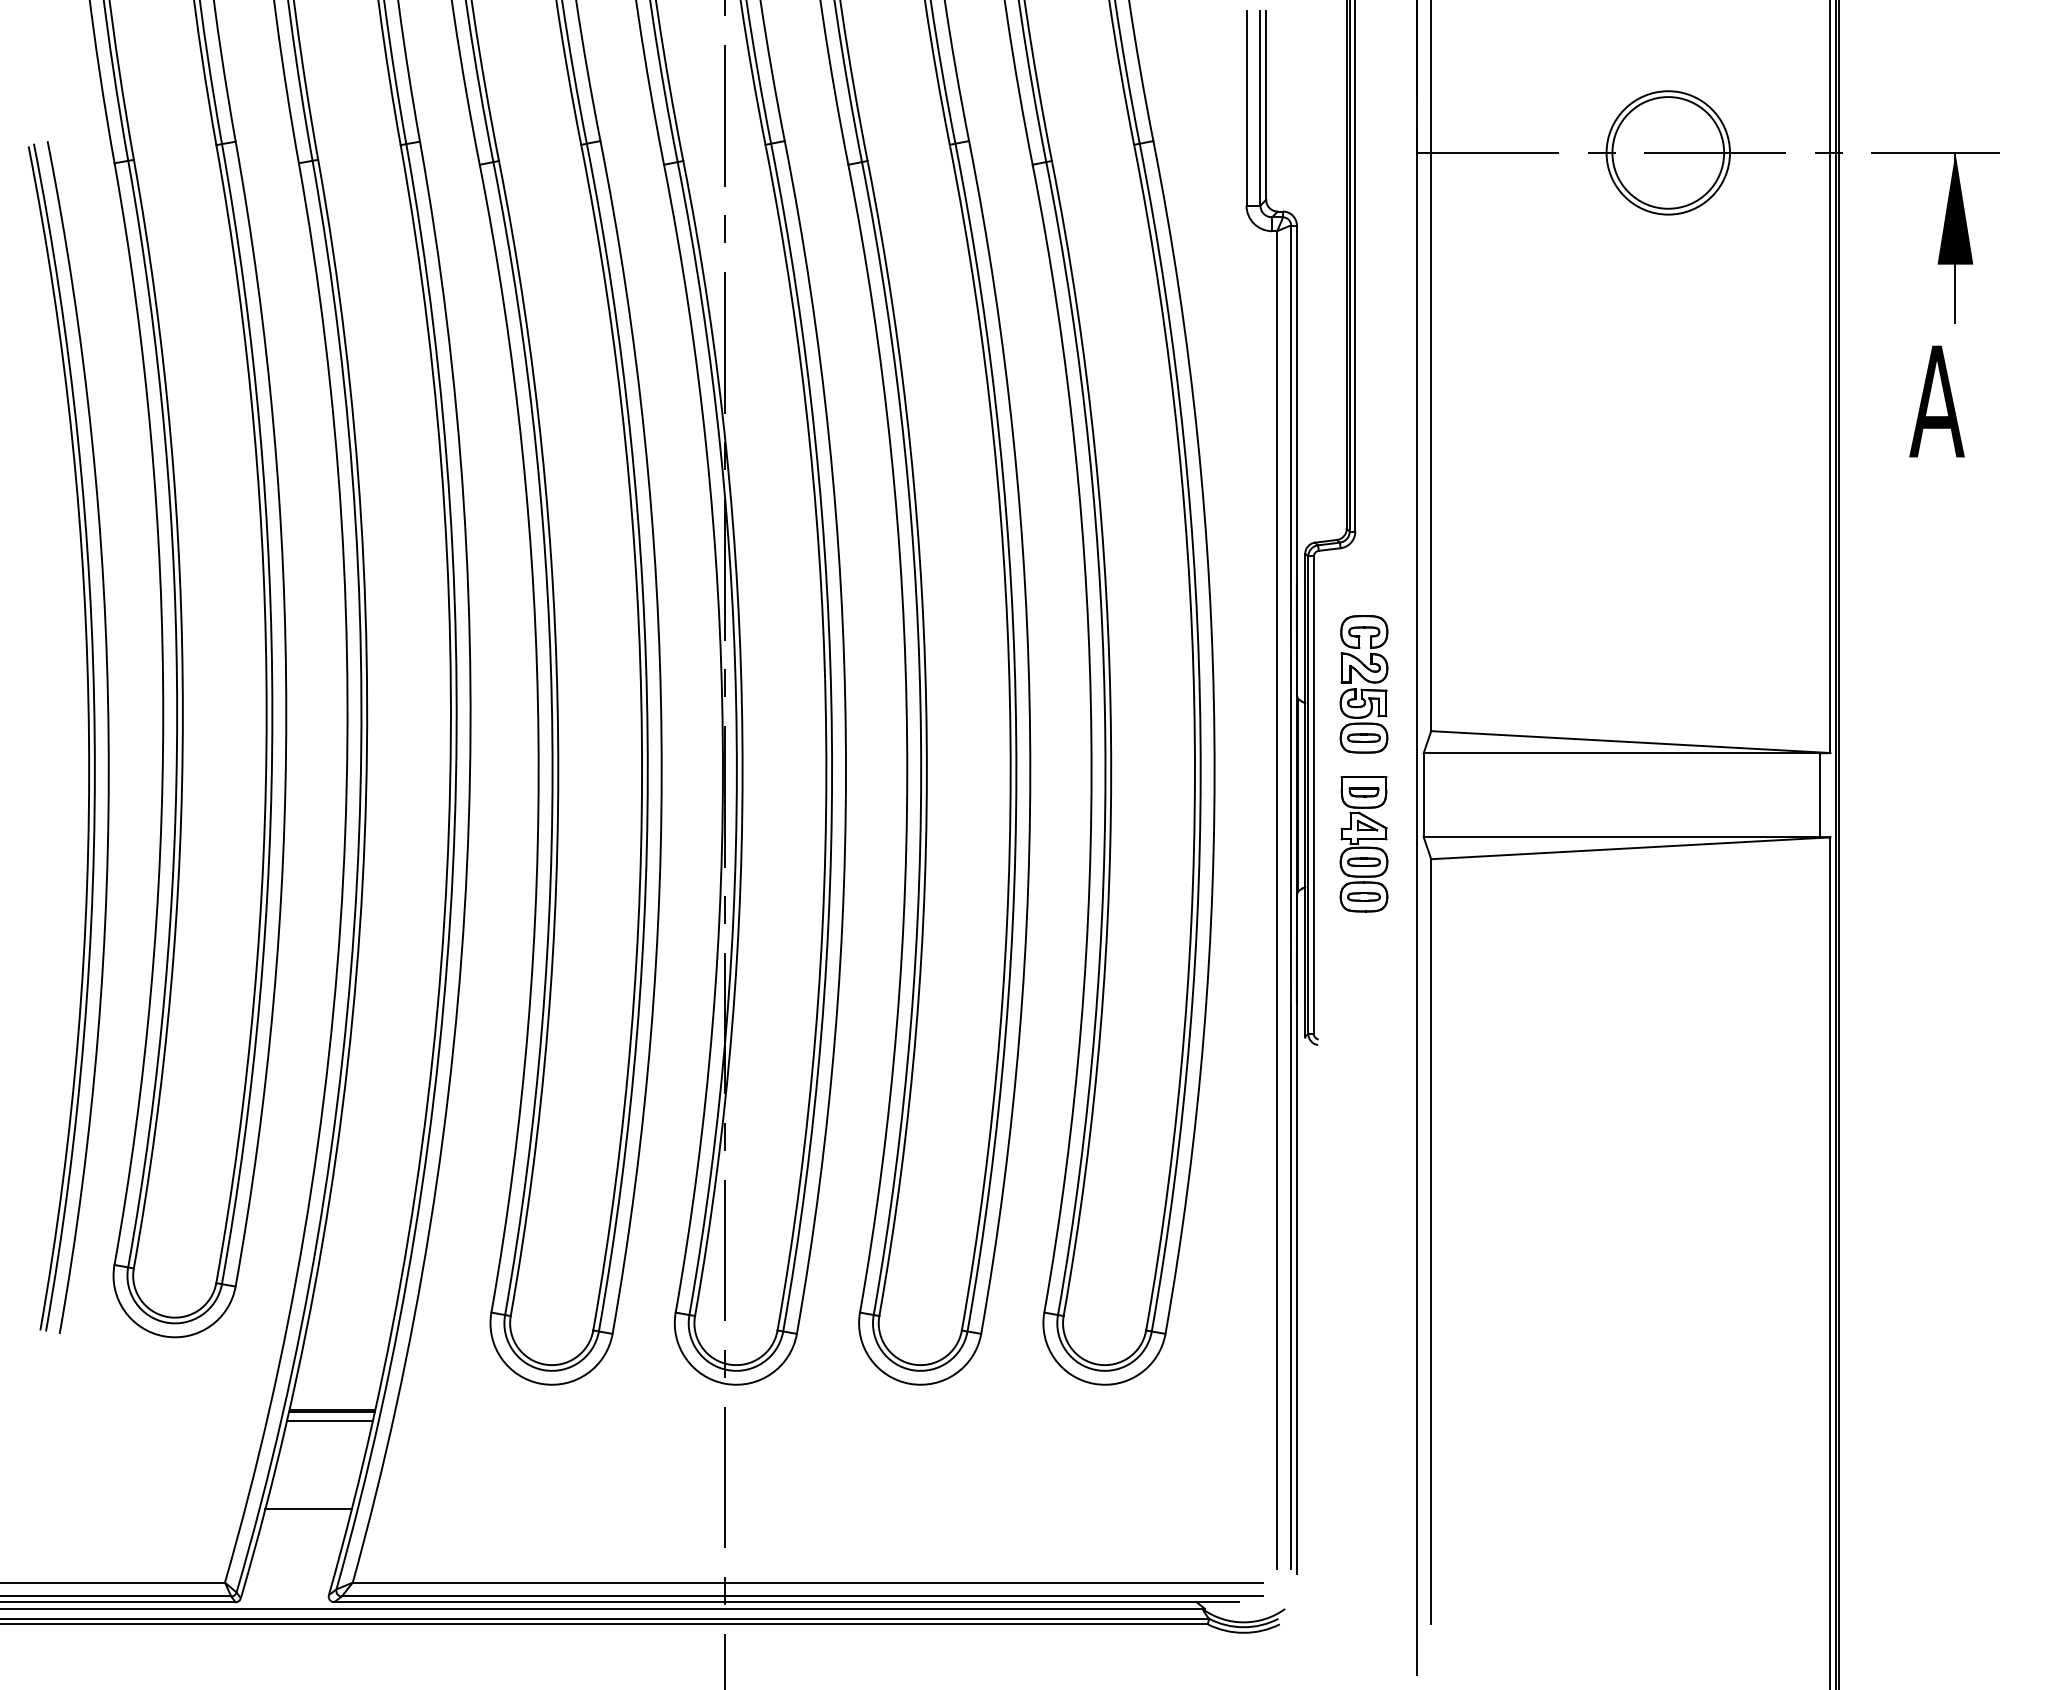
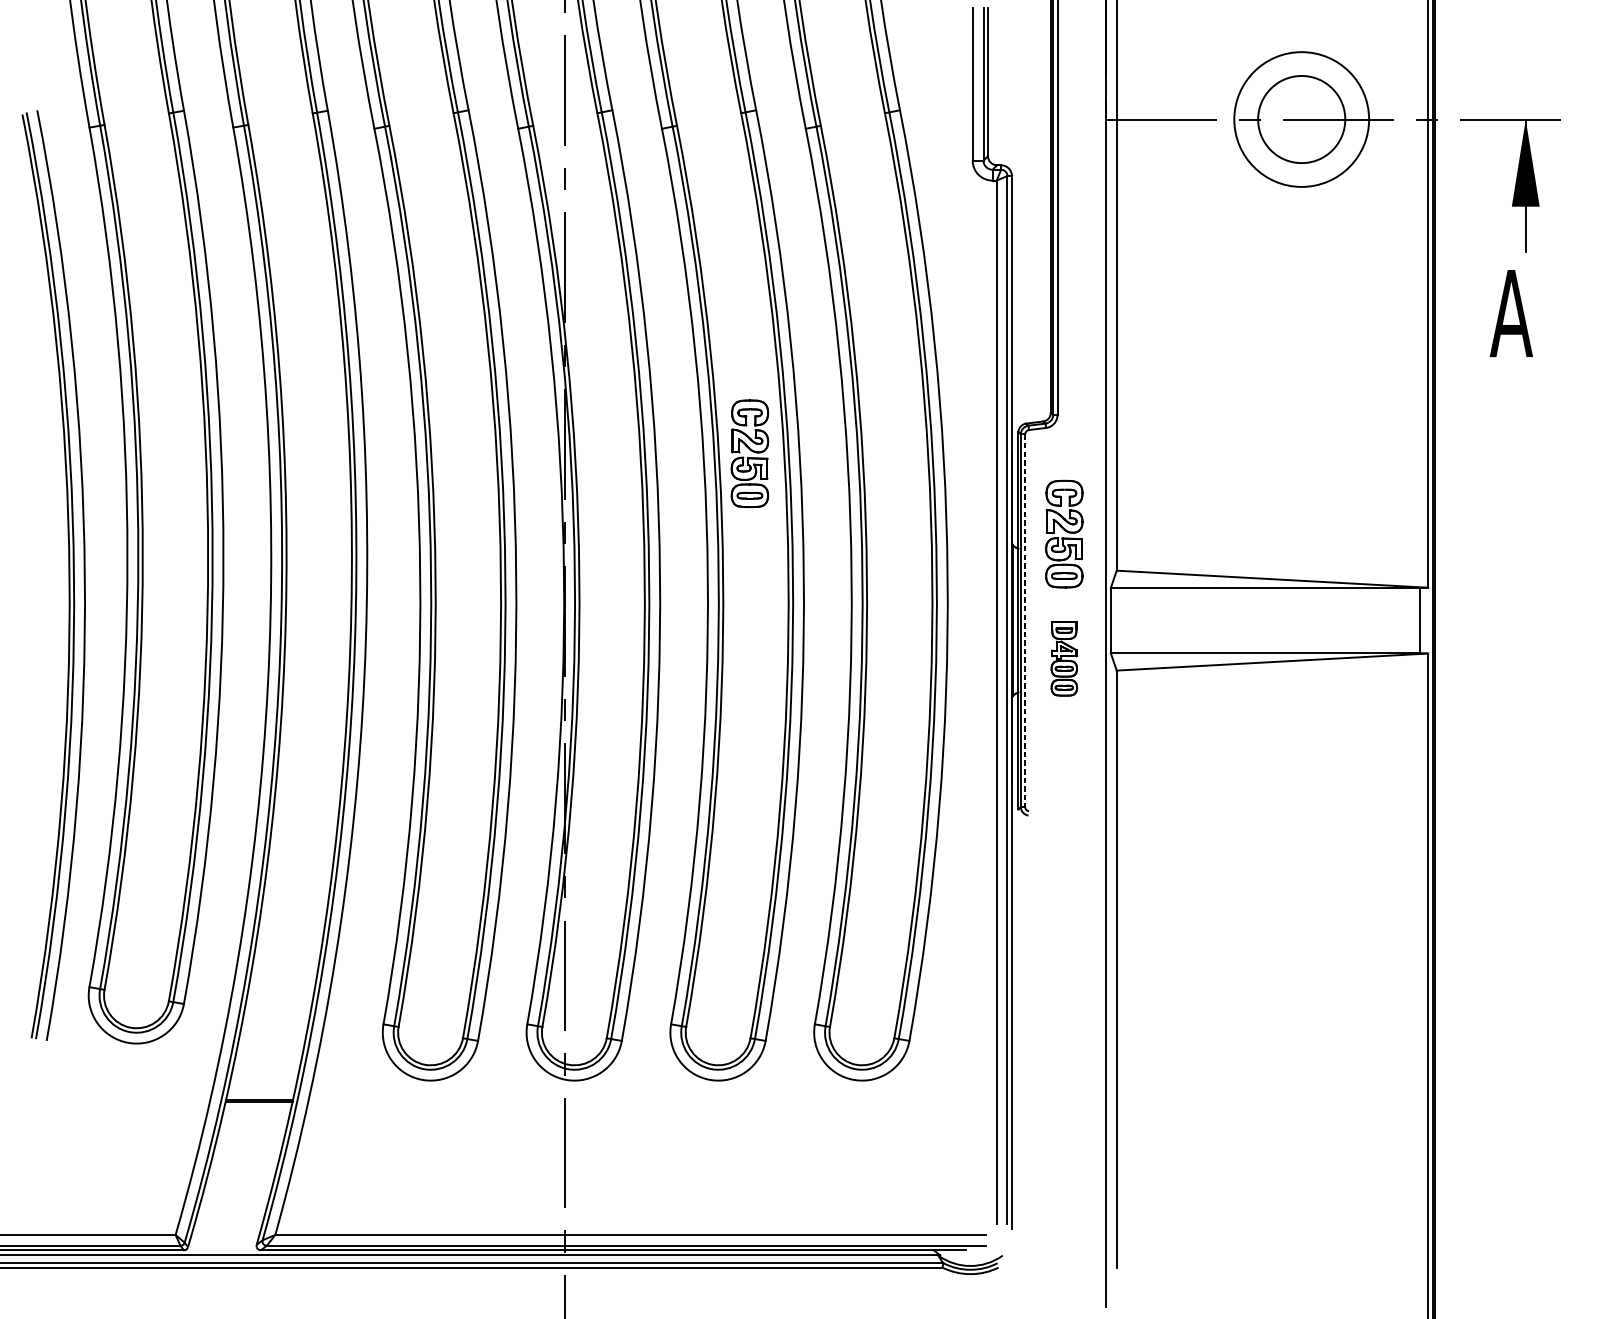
circle: (1668, 152) -> (1301, 119), size x1.4
part: (960, 581) -> (749, 453), added
line: (1313, 795) -> (1024, 620), solid -> dashed
part: (1363, 844) -> (1063, 659), size x0.7
line: (329, 1421) -> (257, 1109), removed
line: (308, 1509) -> (240, 1177), removed

